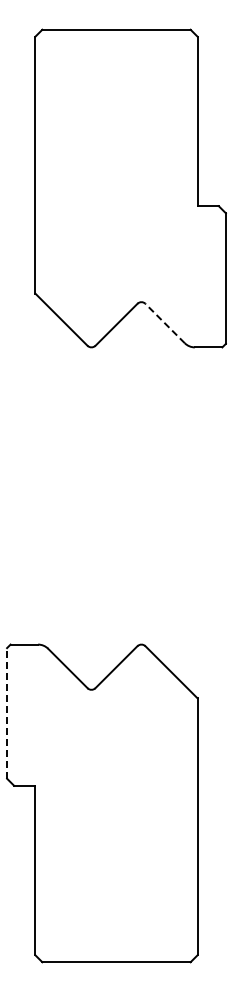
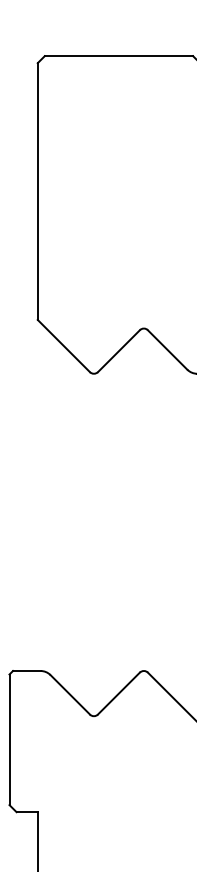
line: (165, 323) -> (167, 349), dashed -> solid
line: (7, 712) -> (9, 738), dashed -> solid

